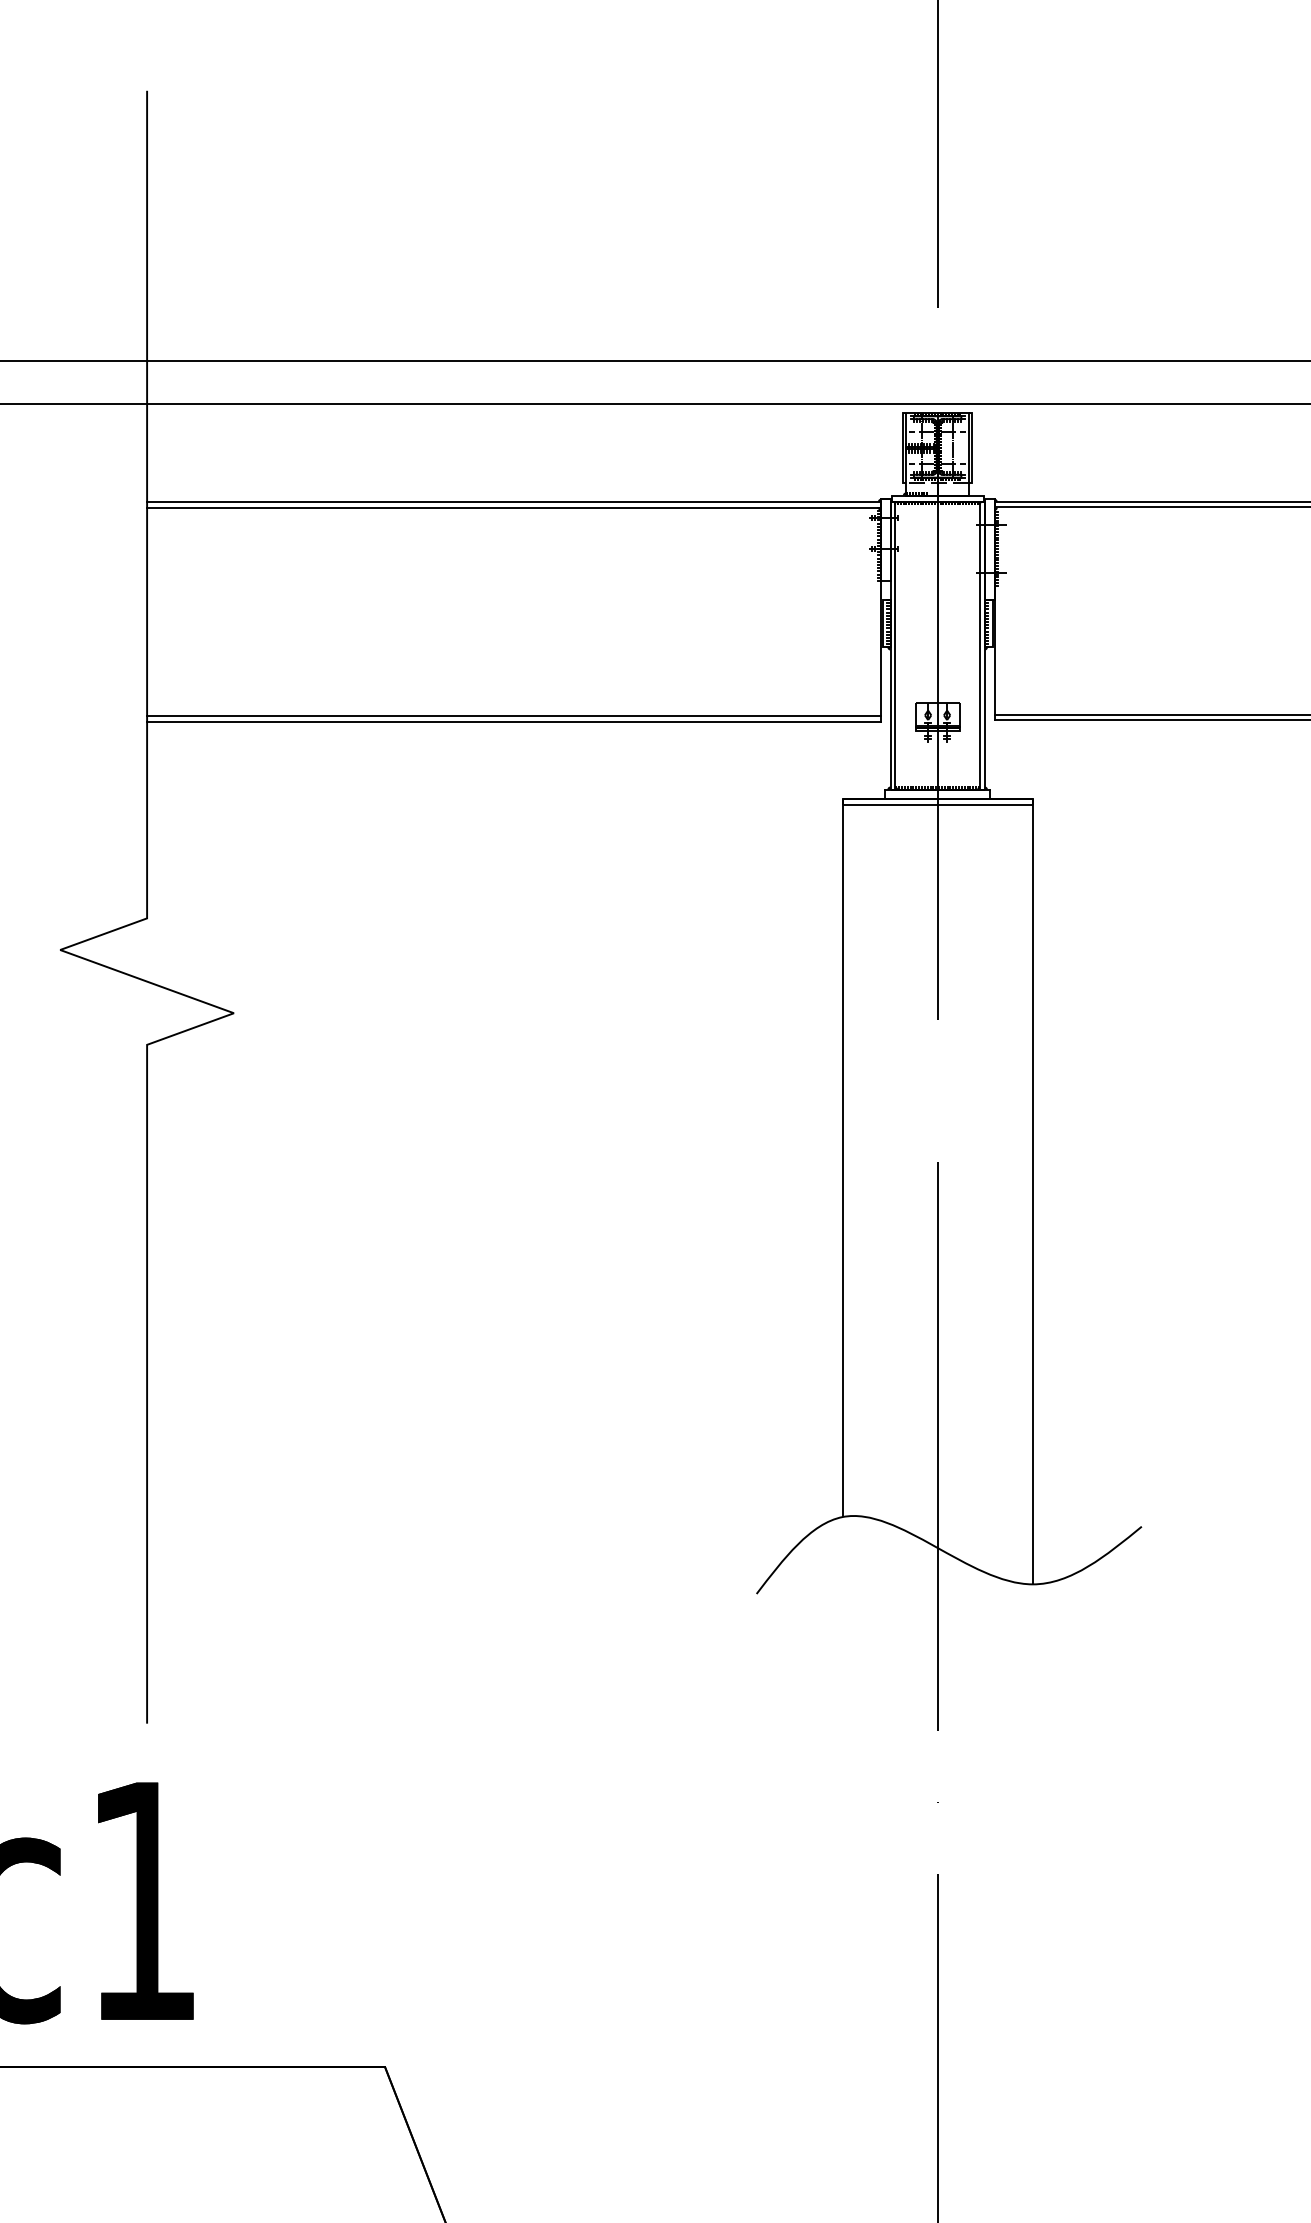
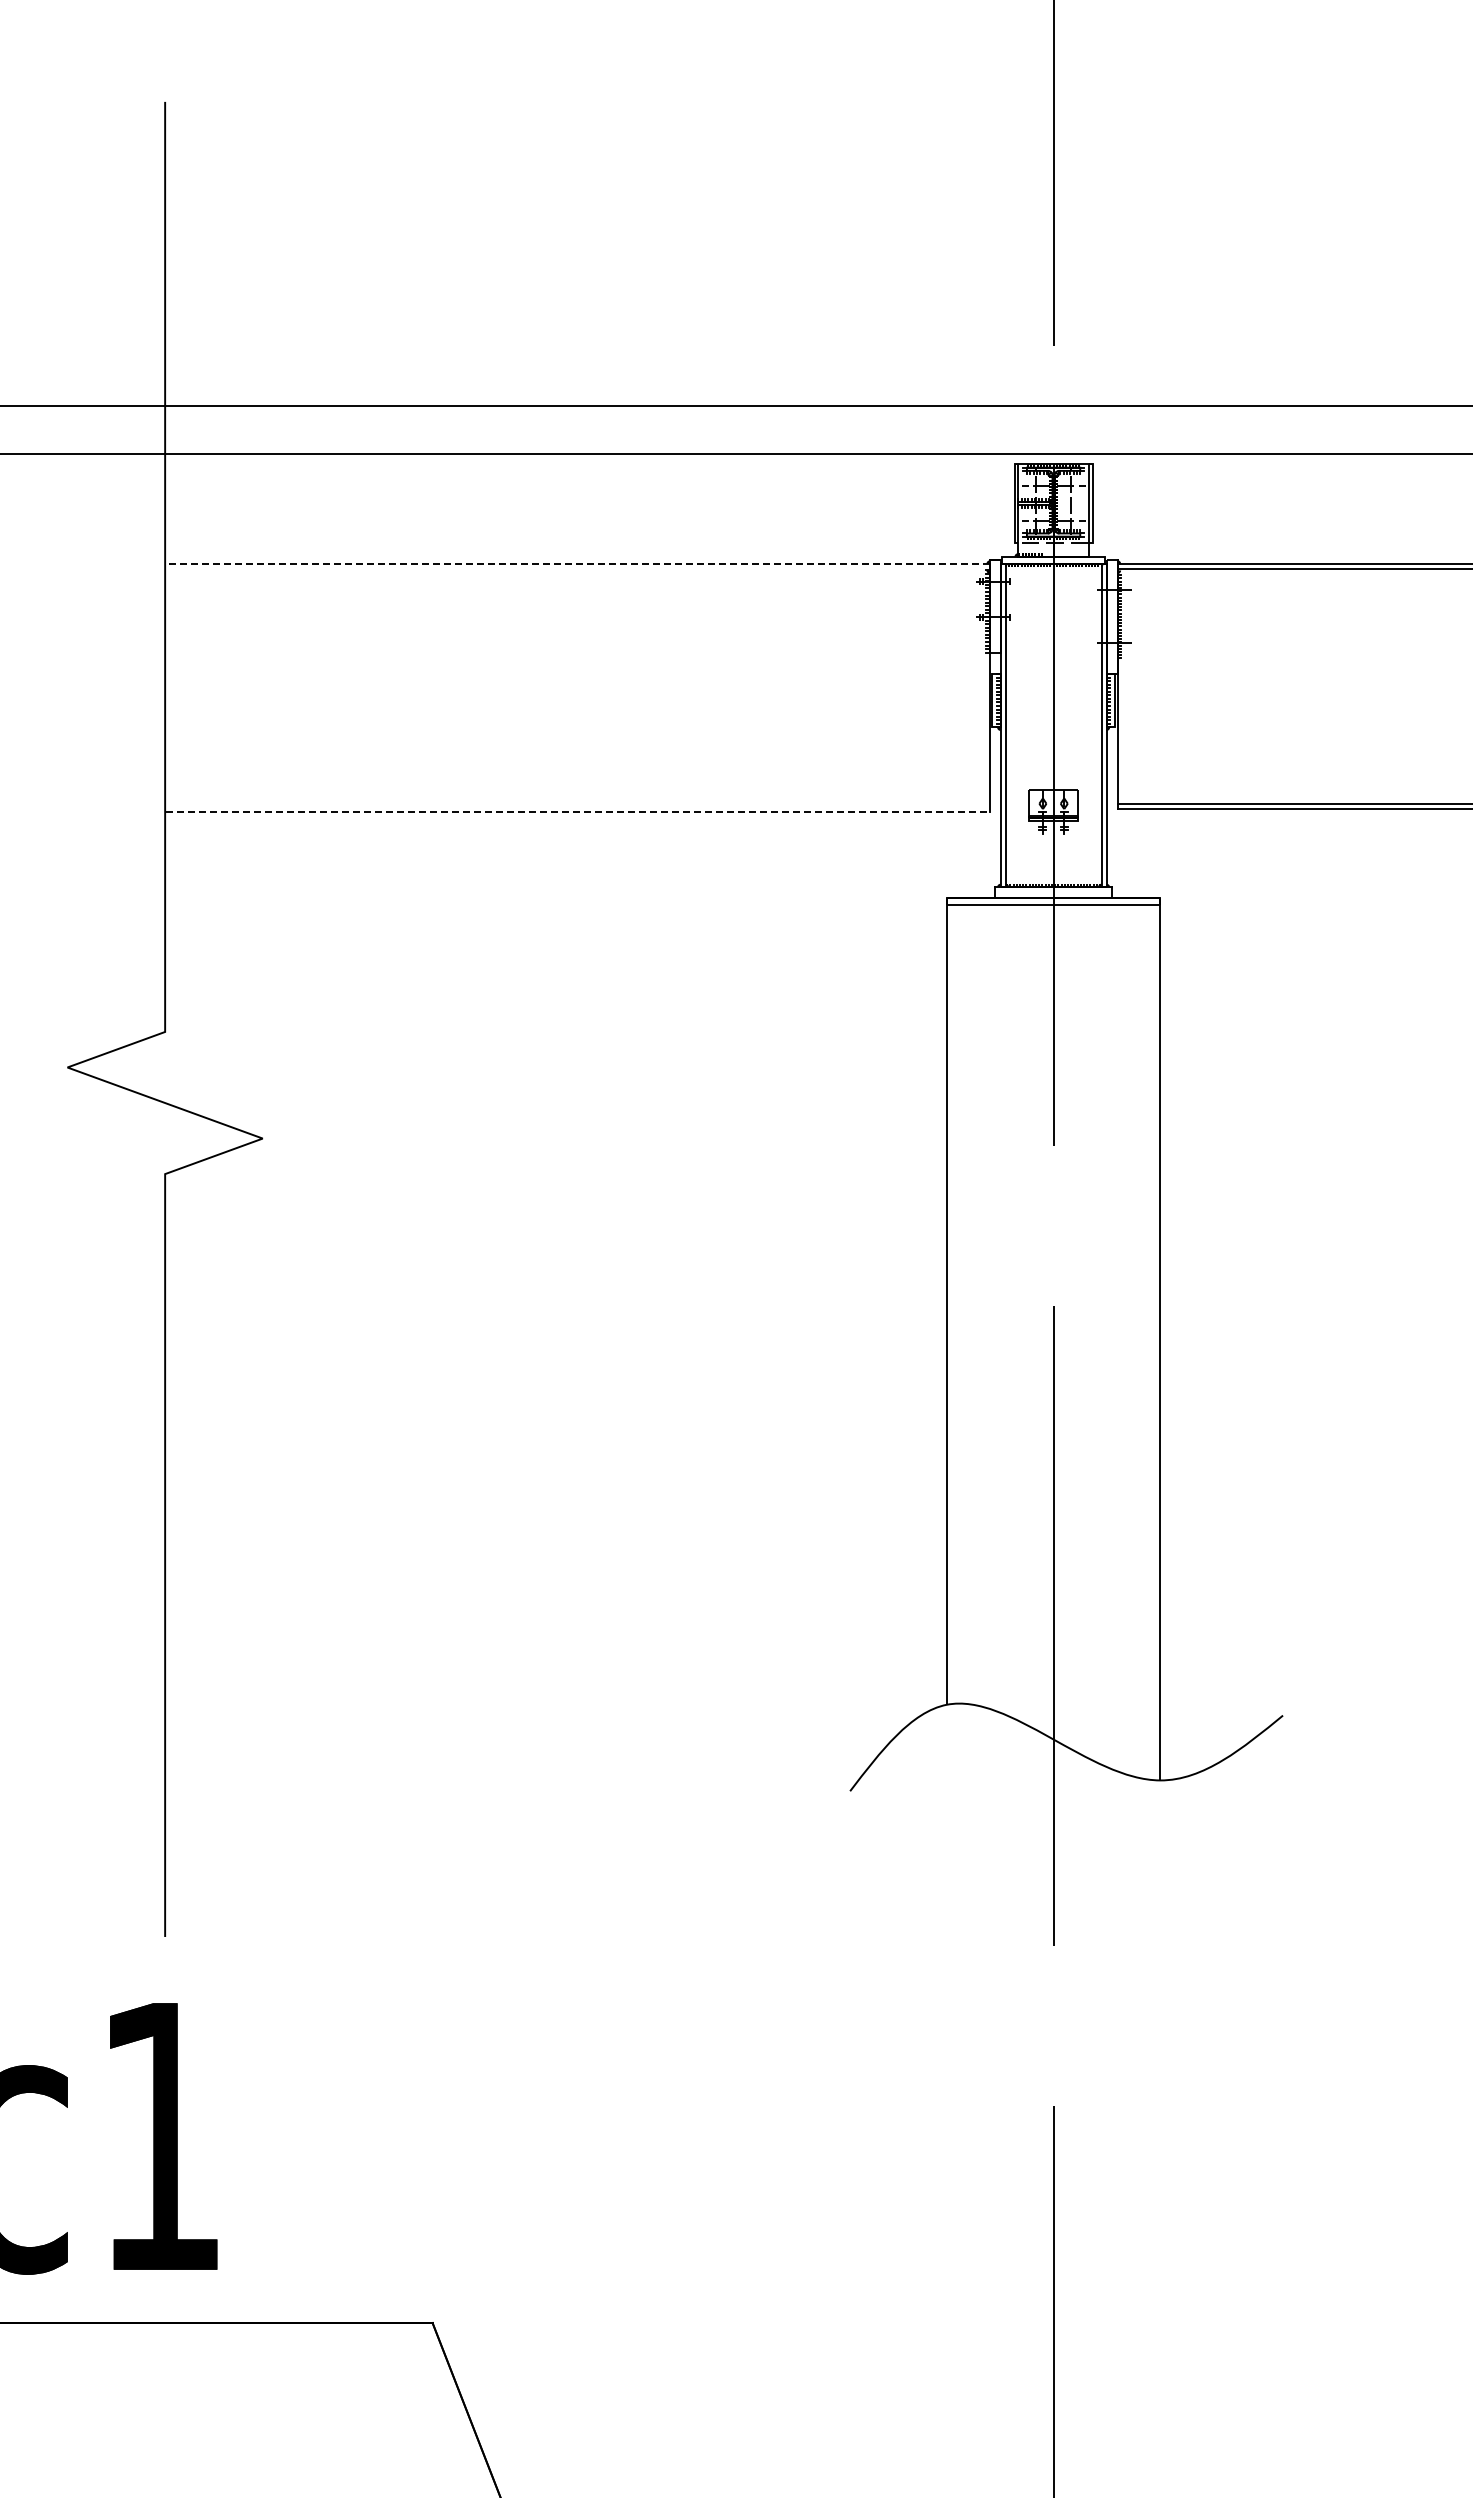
line: (514, 501) -> (577, 563), solid -> dashed
line: (514, 507) -> (577, 570), removed
line: (514, 716) -> (577, 805), removed
line: (514, 722) -> (578, 811), solid -> dashed

